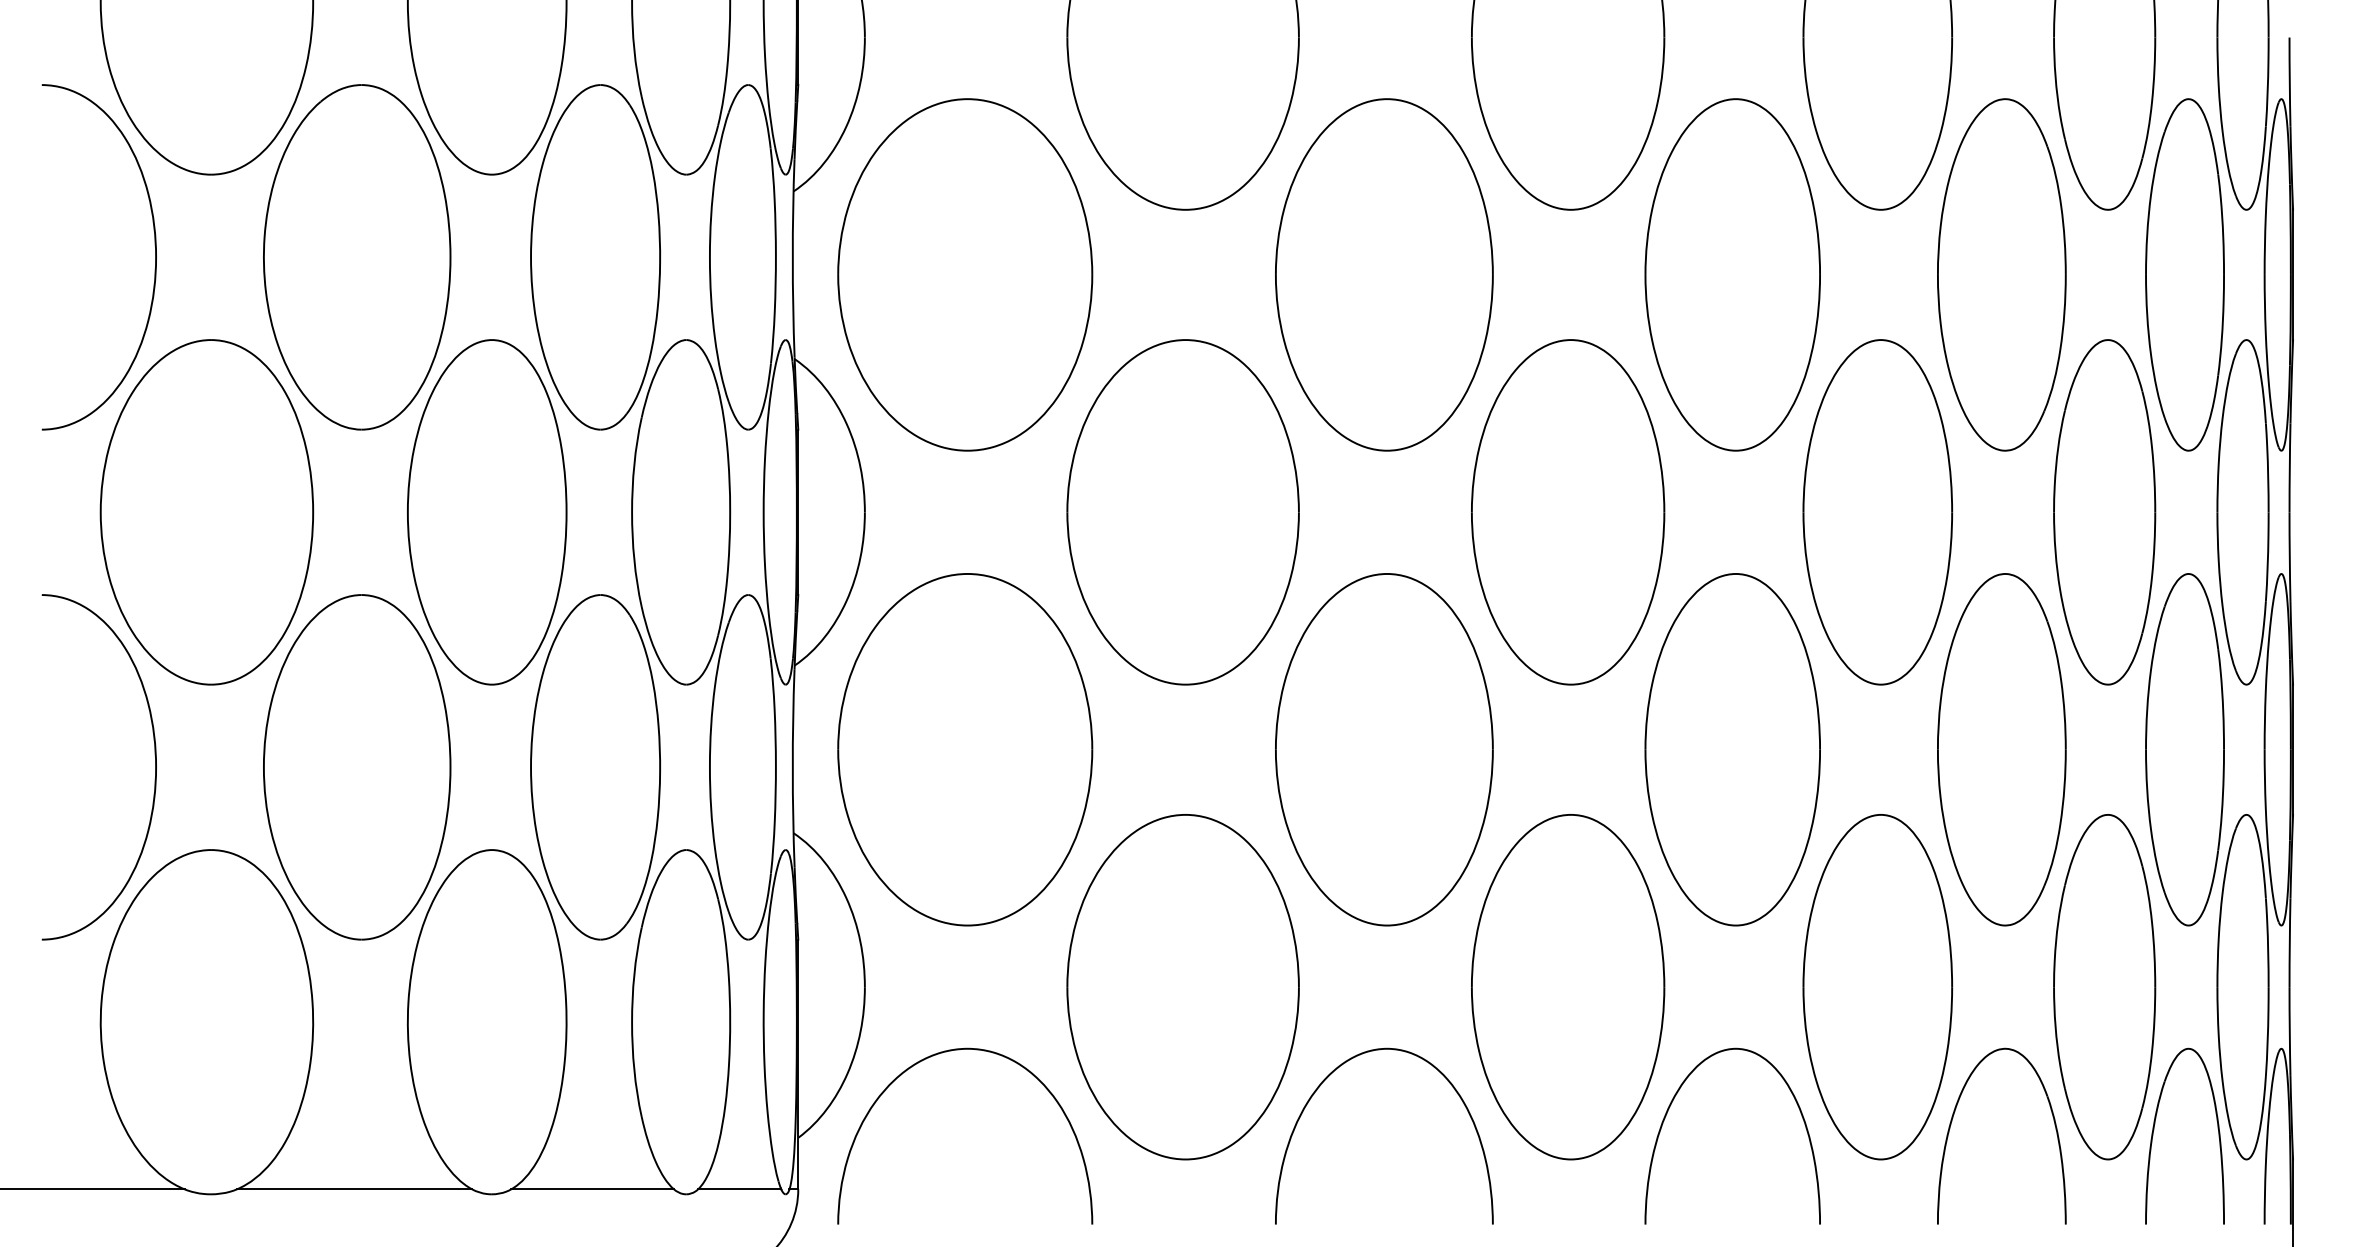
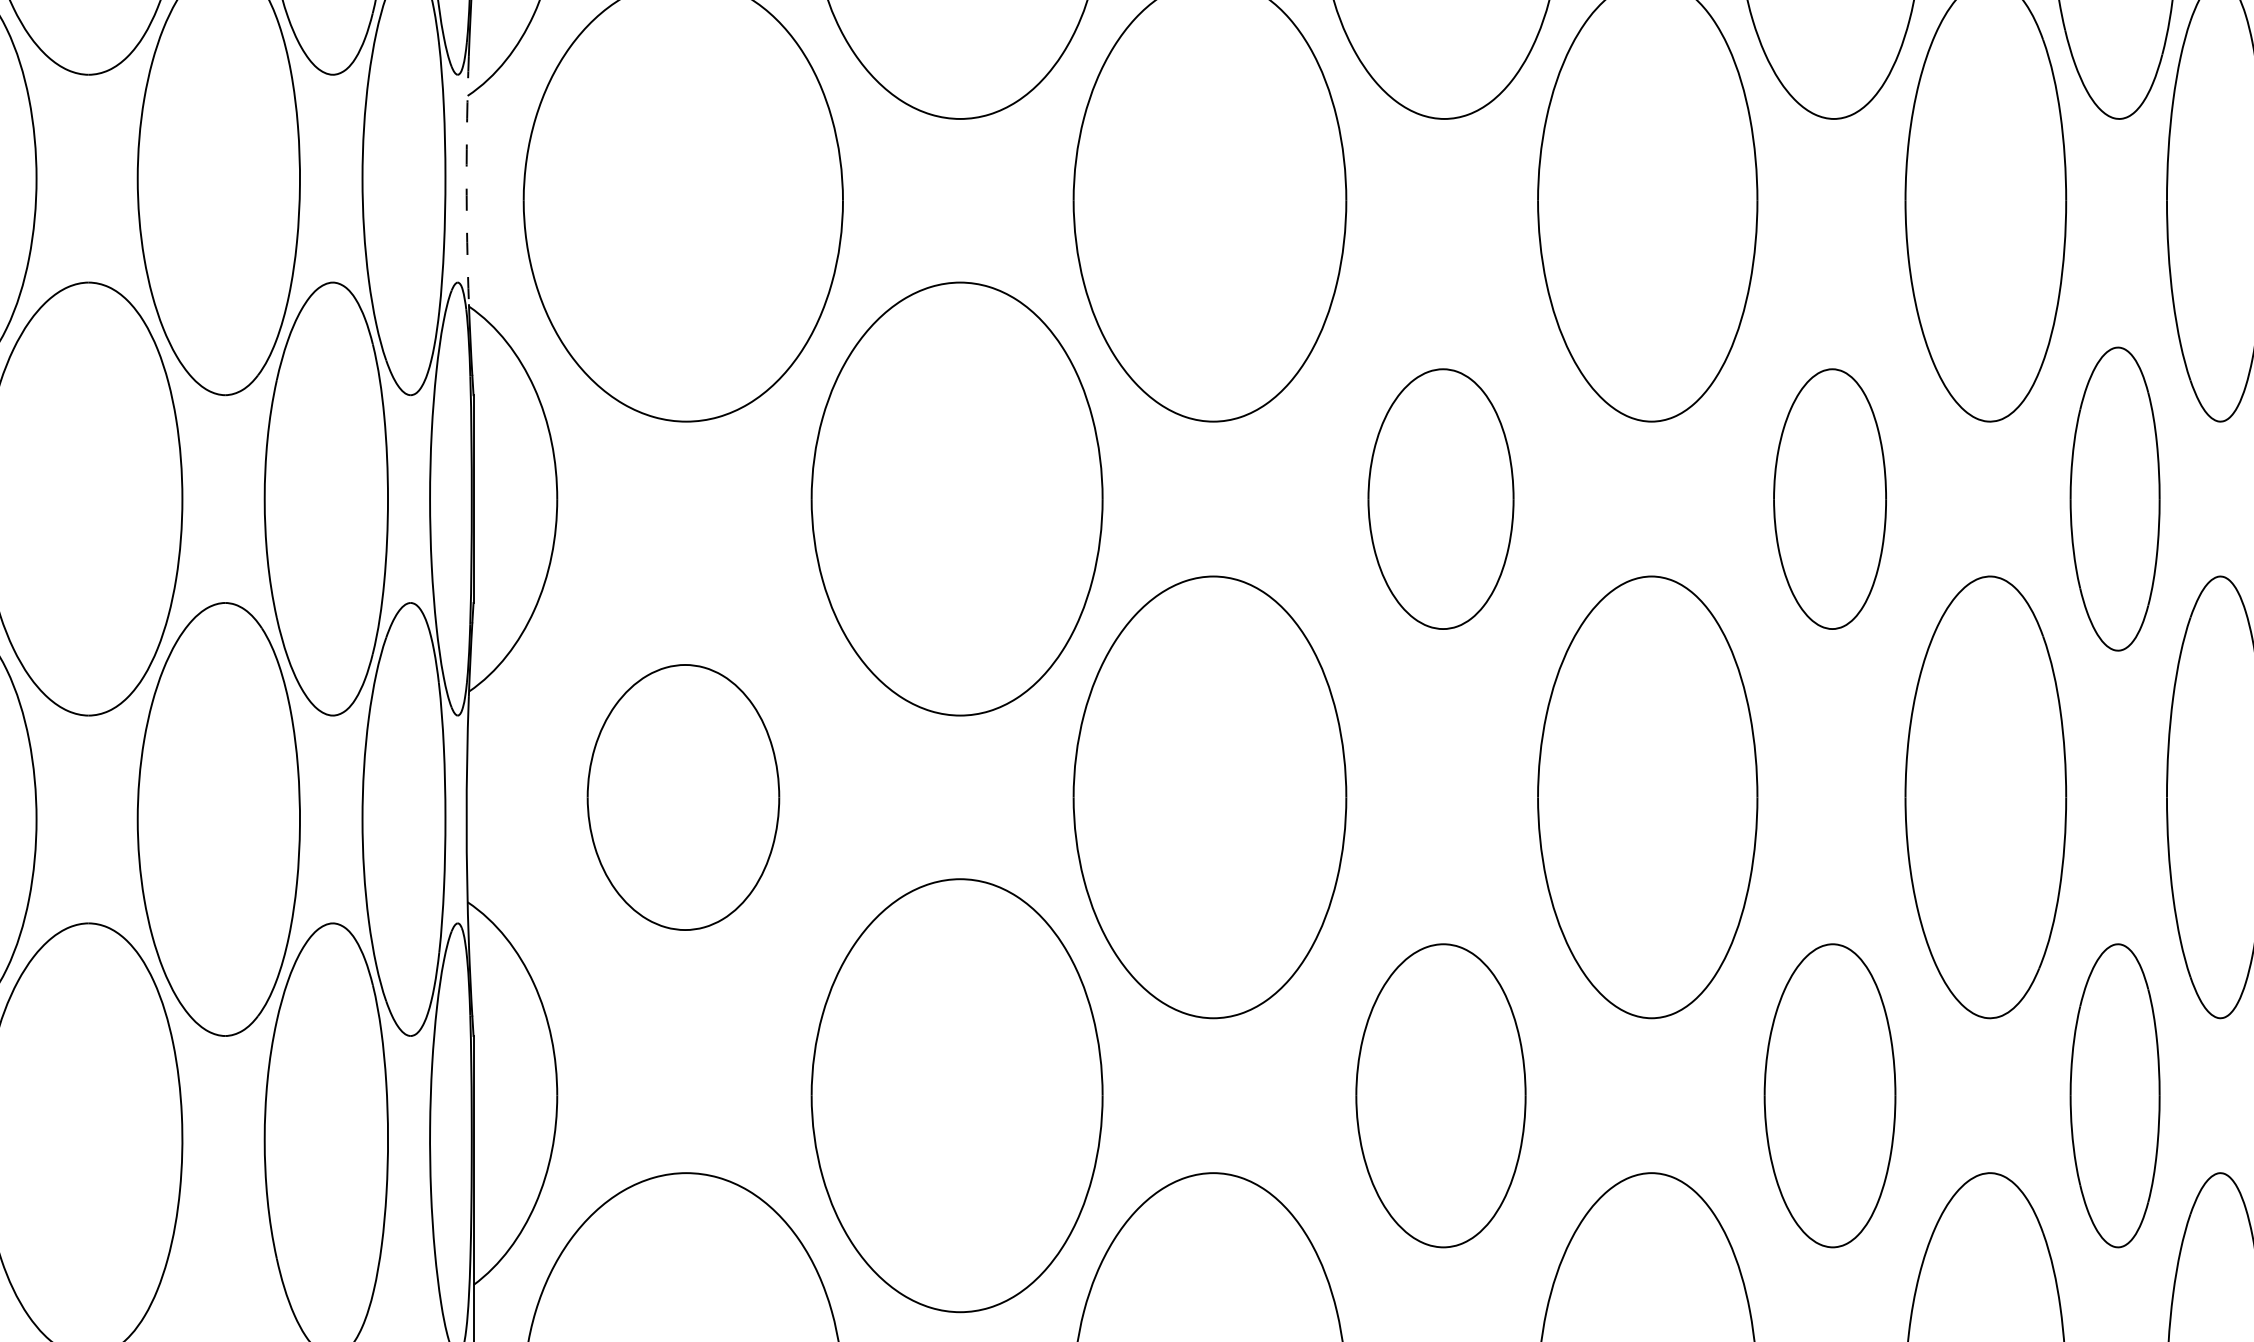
arc: (792, 258) -> (466, 180), solid -> dashed
part: (1568, 512) -> (1441, 499), size x0.6
part: (1877, 512) -> (1829, 499), size x0.6
part: (2104, 512) -> (2114, 499), size x0.7
part: (965, 749) -> (683, 797), size x0.6
part: (1568, 987) -> (1441, 1096), size x0.7
part: (1877, 987) -> (1829, 1096), size x0.7
part: (2104, 987) -> (2114, 1096), size x0.7

